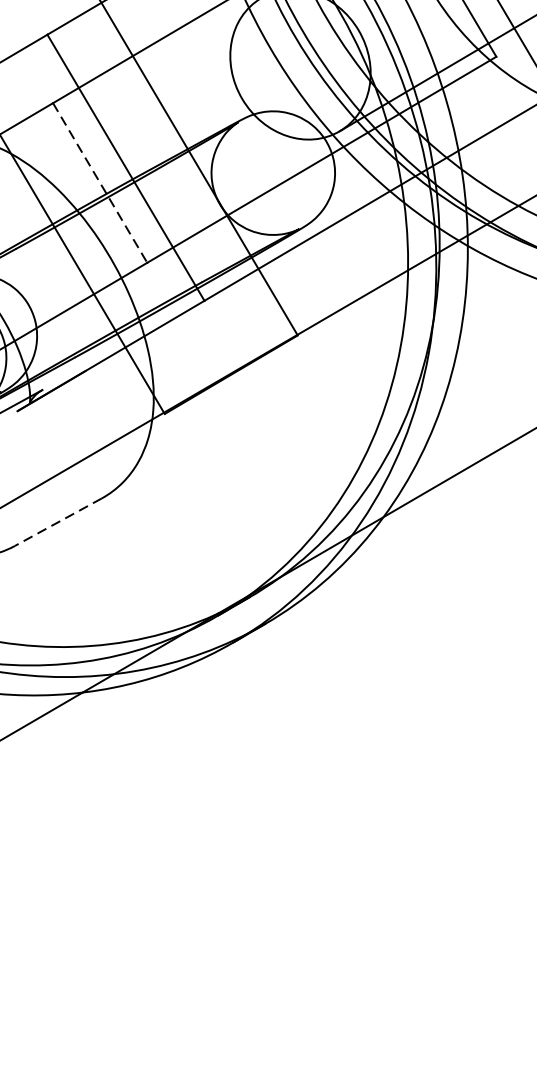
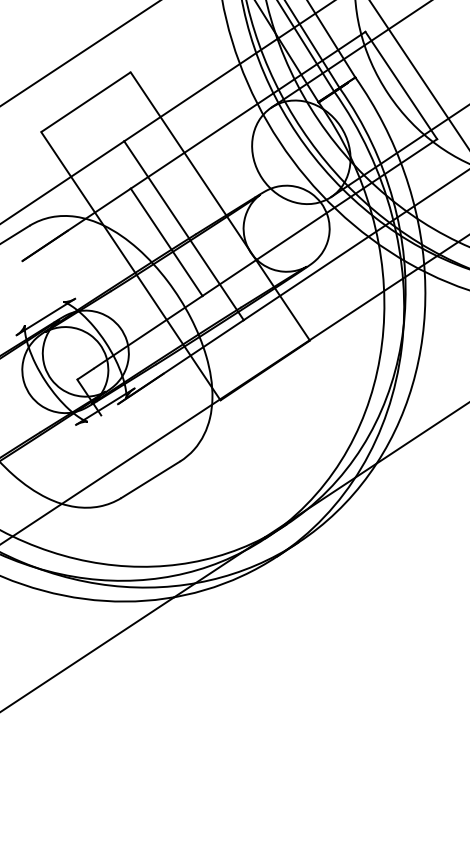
line: (99, 183) -> (166, 242), dashed -> solid
line: (57, 523) -> (150, 480), dashed -> solid

